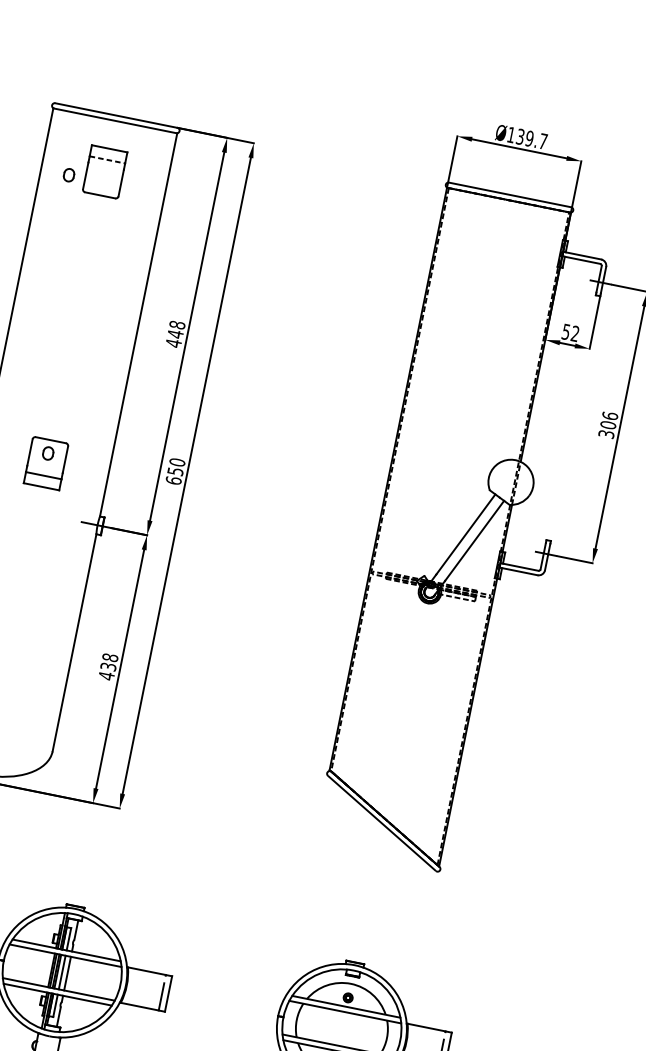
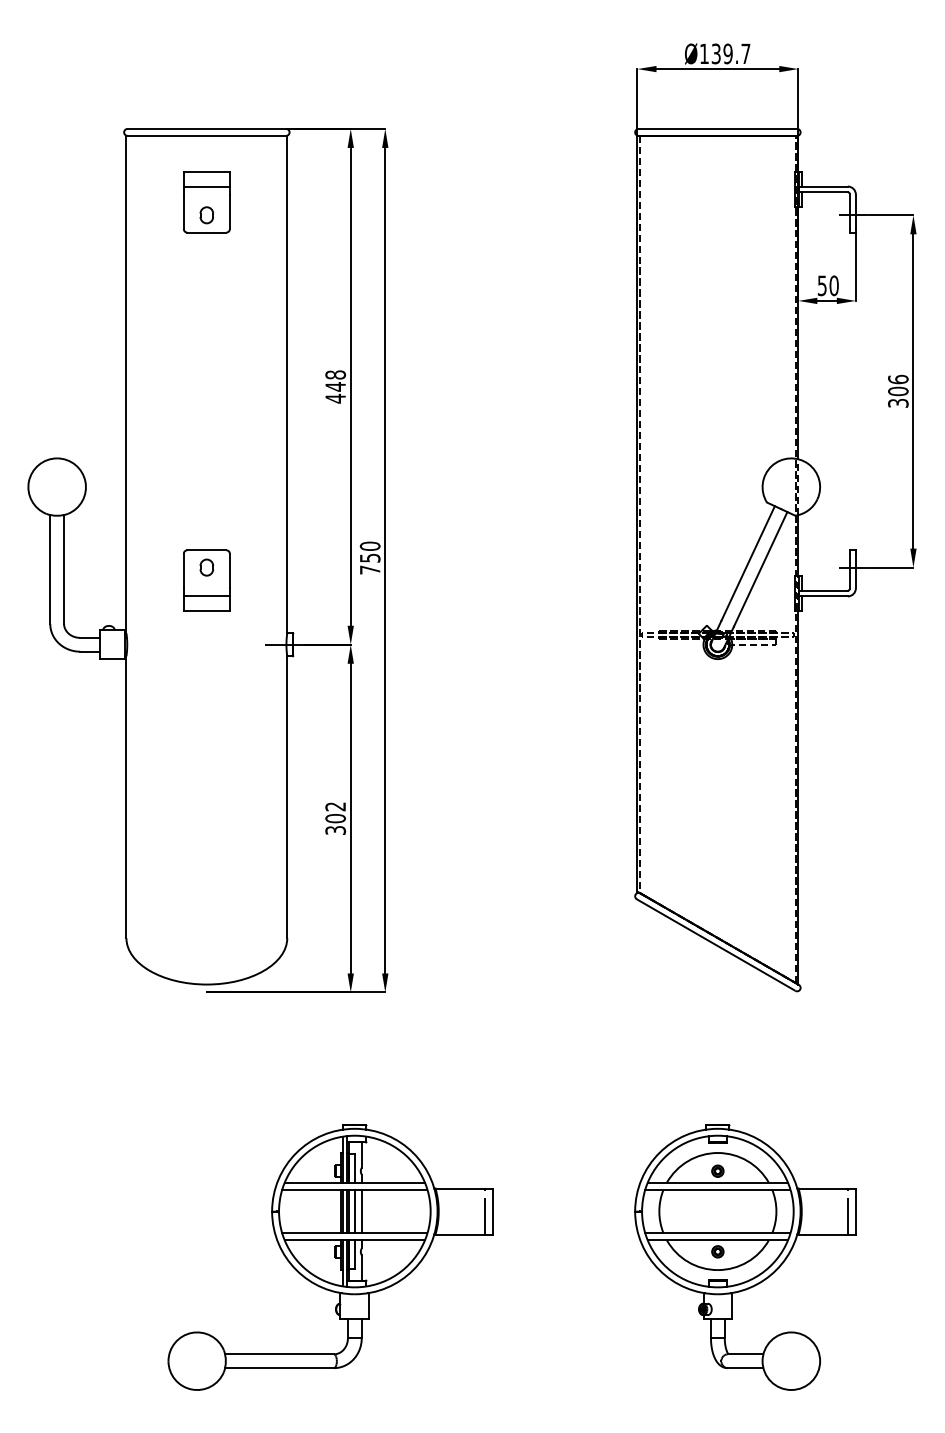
line: (107, 159) -> (207, 186), dashed -> solid
part: (68, 175) -> (206, 215), moved
text: (574, 333) -> (833, 285), 52 -> 50
text: (173, 480) -> (369, 569), 650 -> 750
text: (108, 666) -> (335, 818), 438 -> 302

